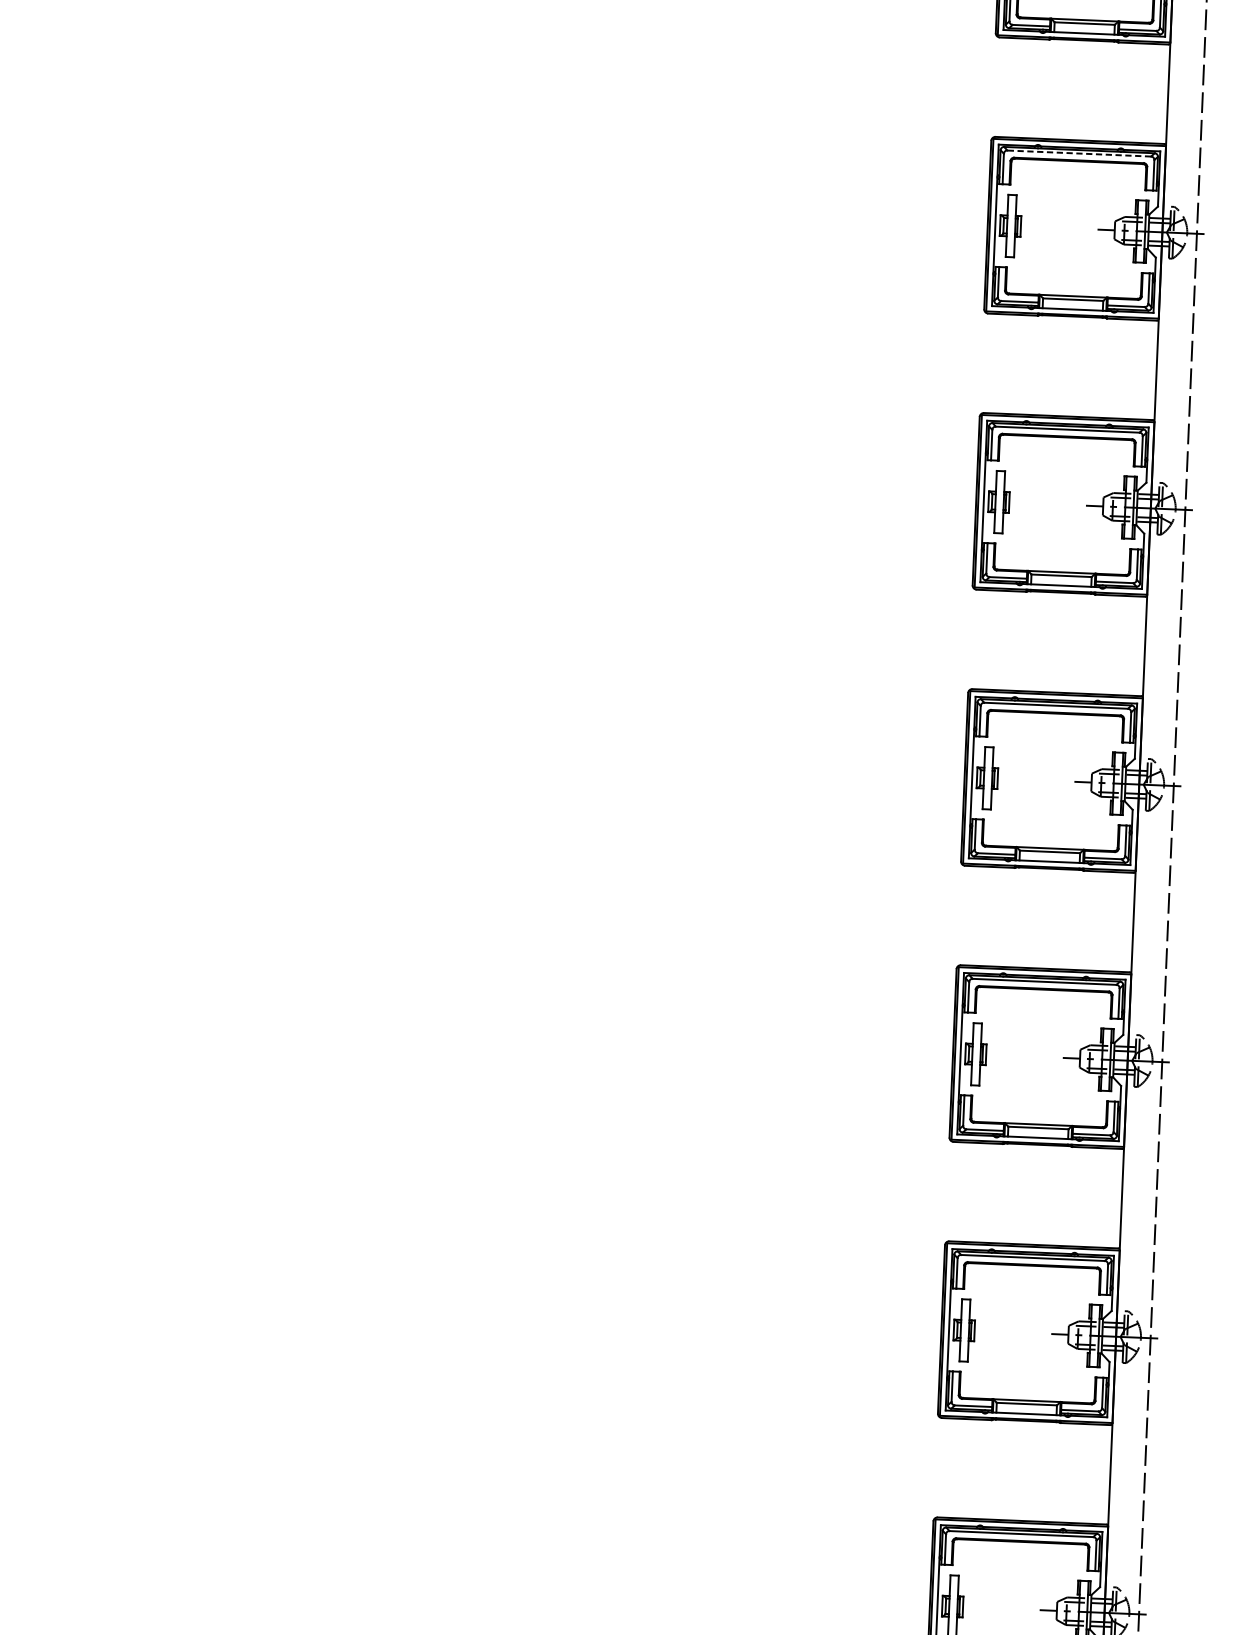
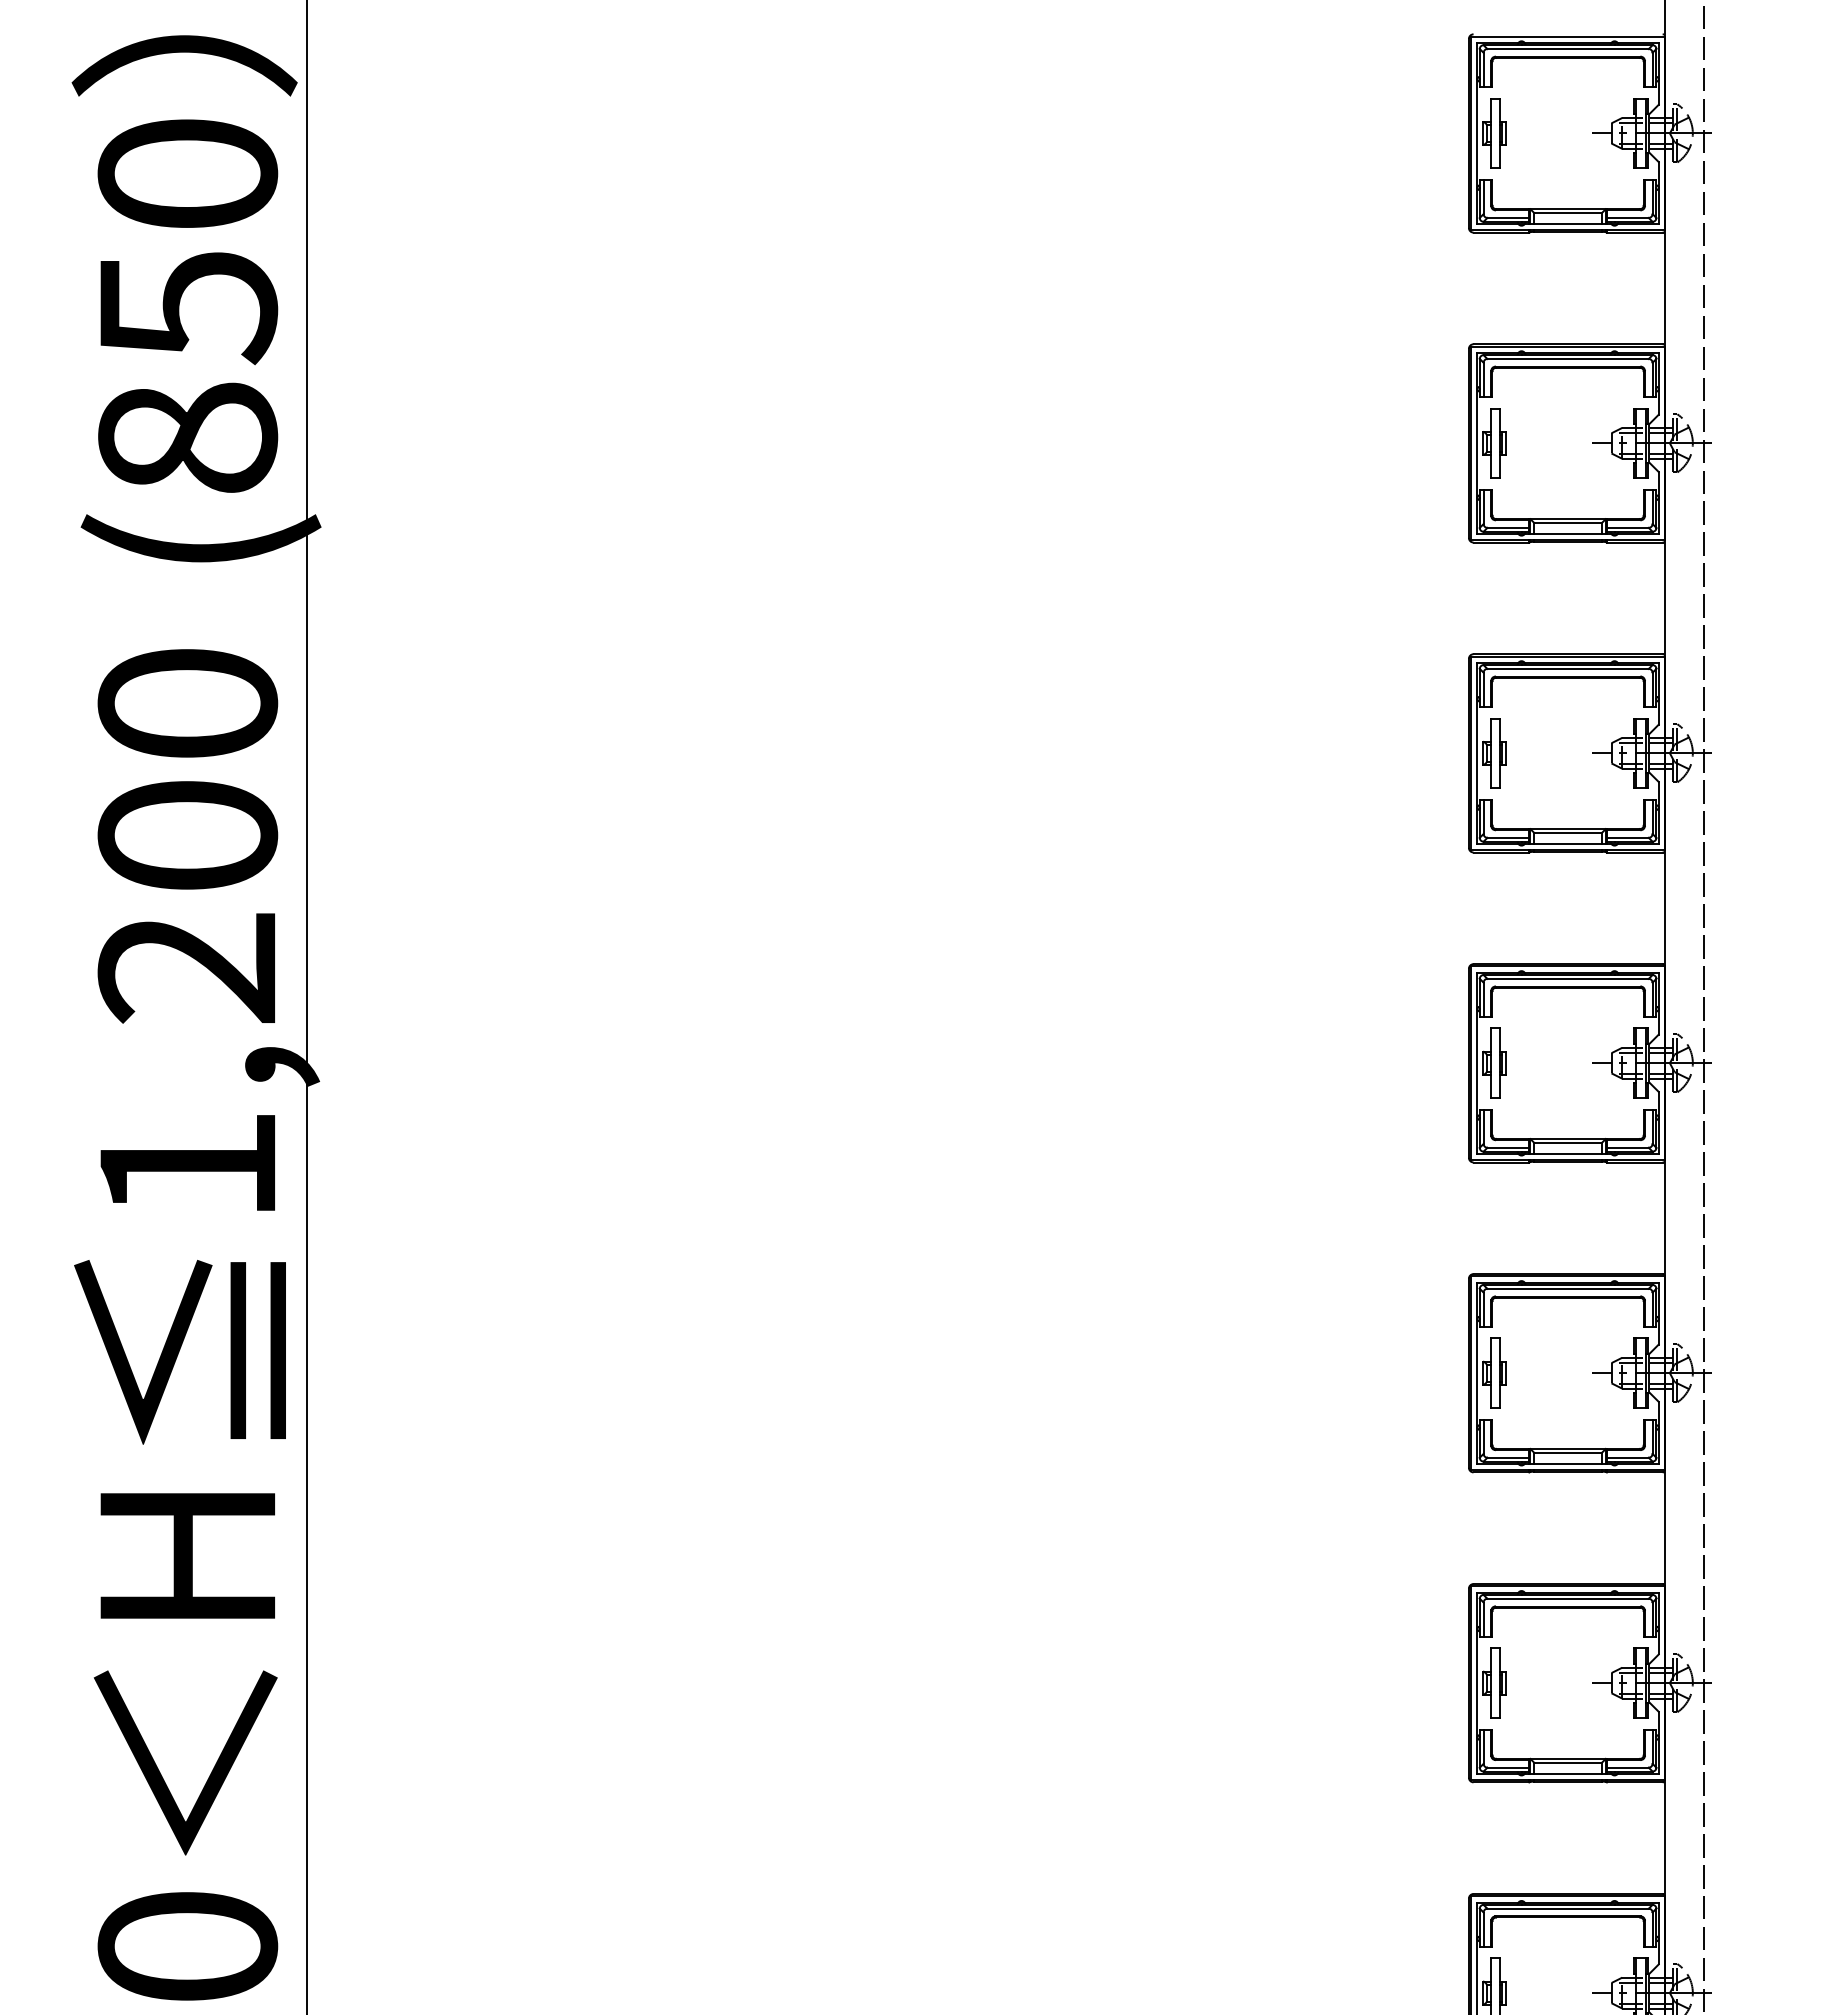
line: (1079, 154) -> (1568, 359), dashed -> solid

